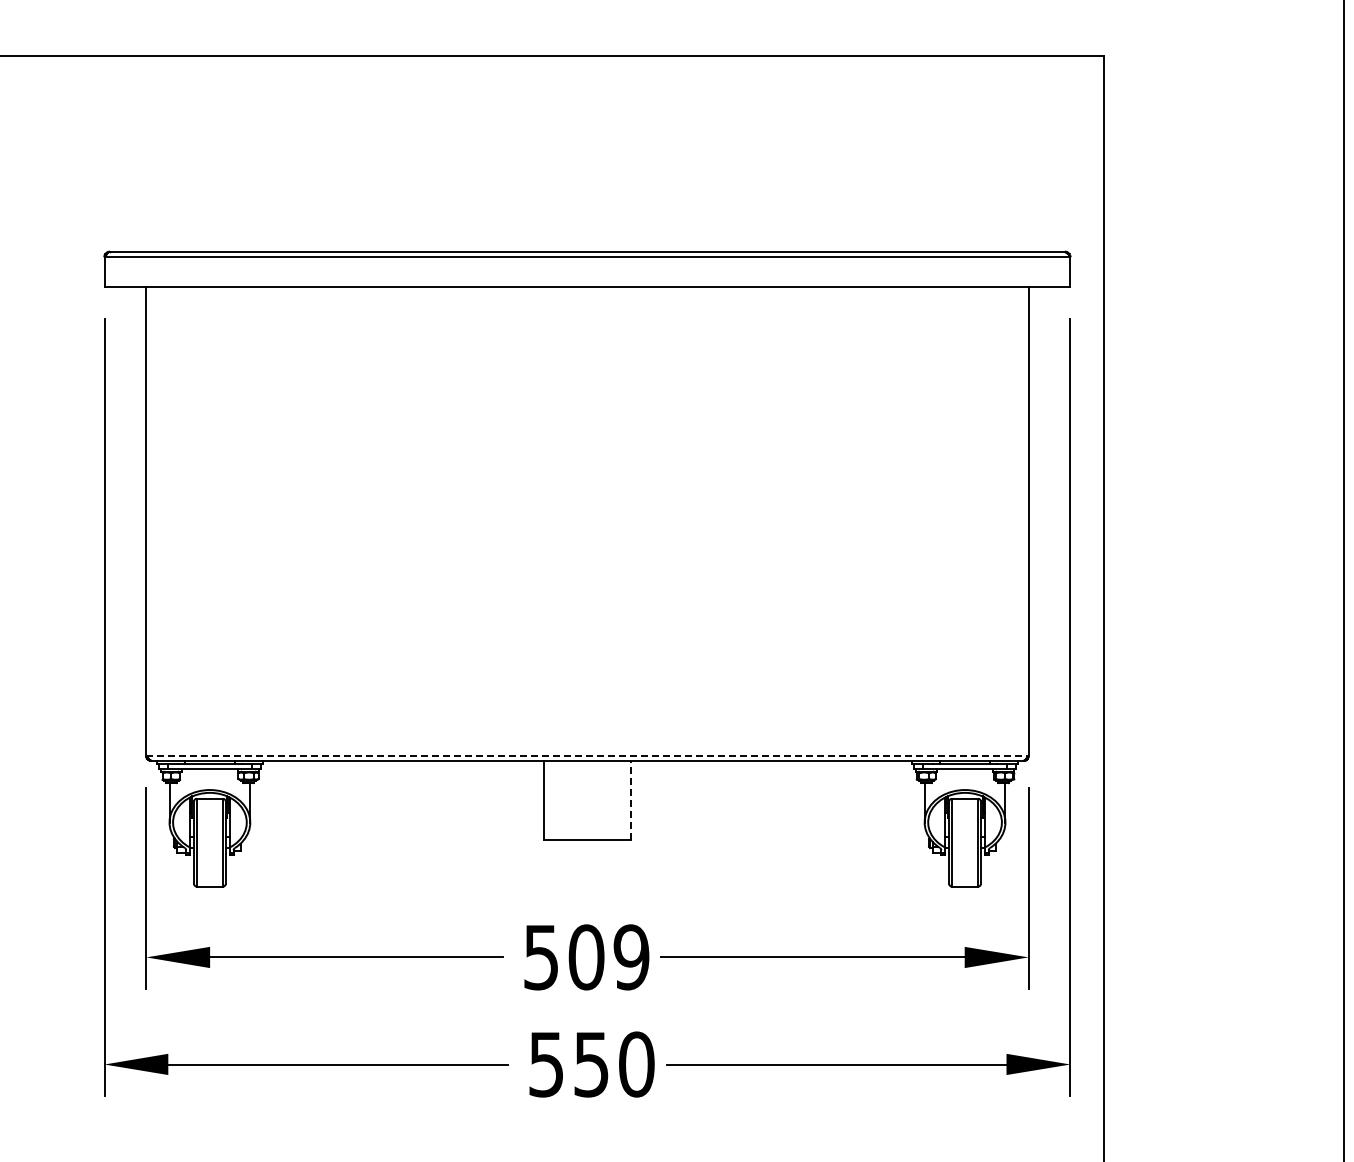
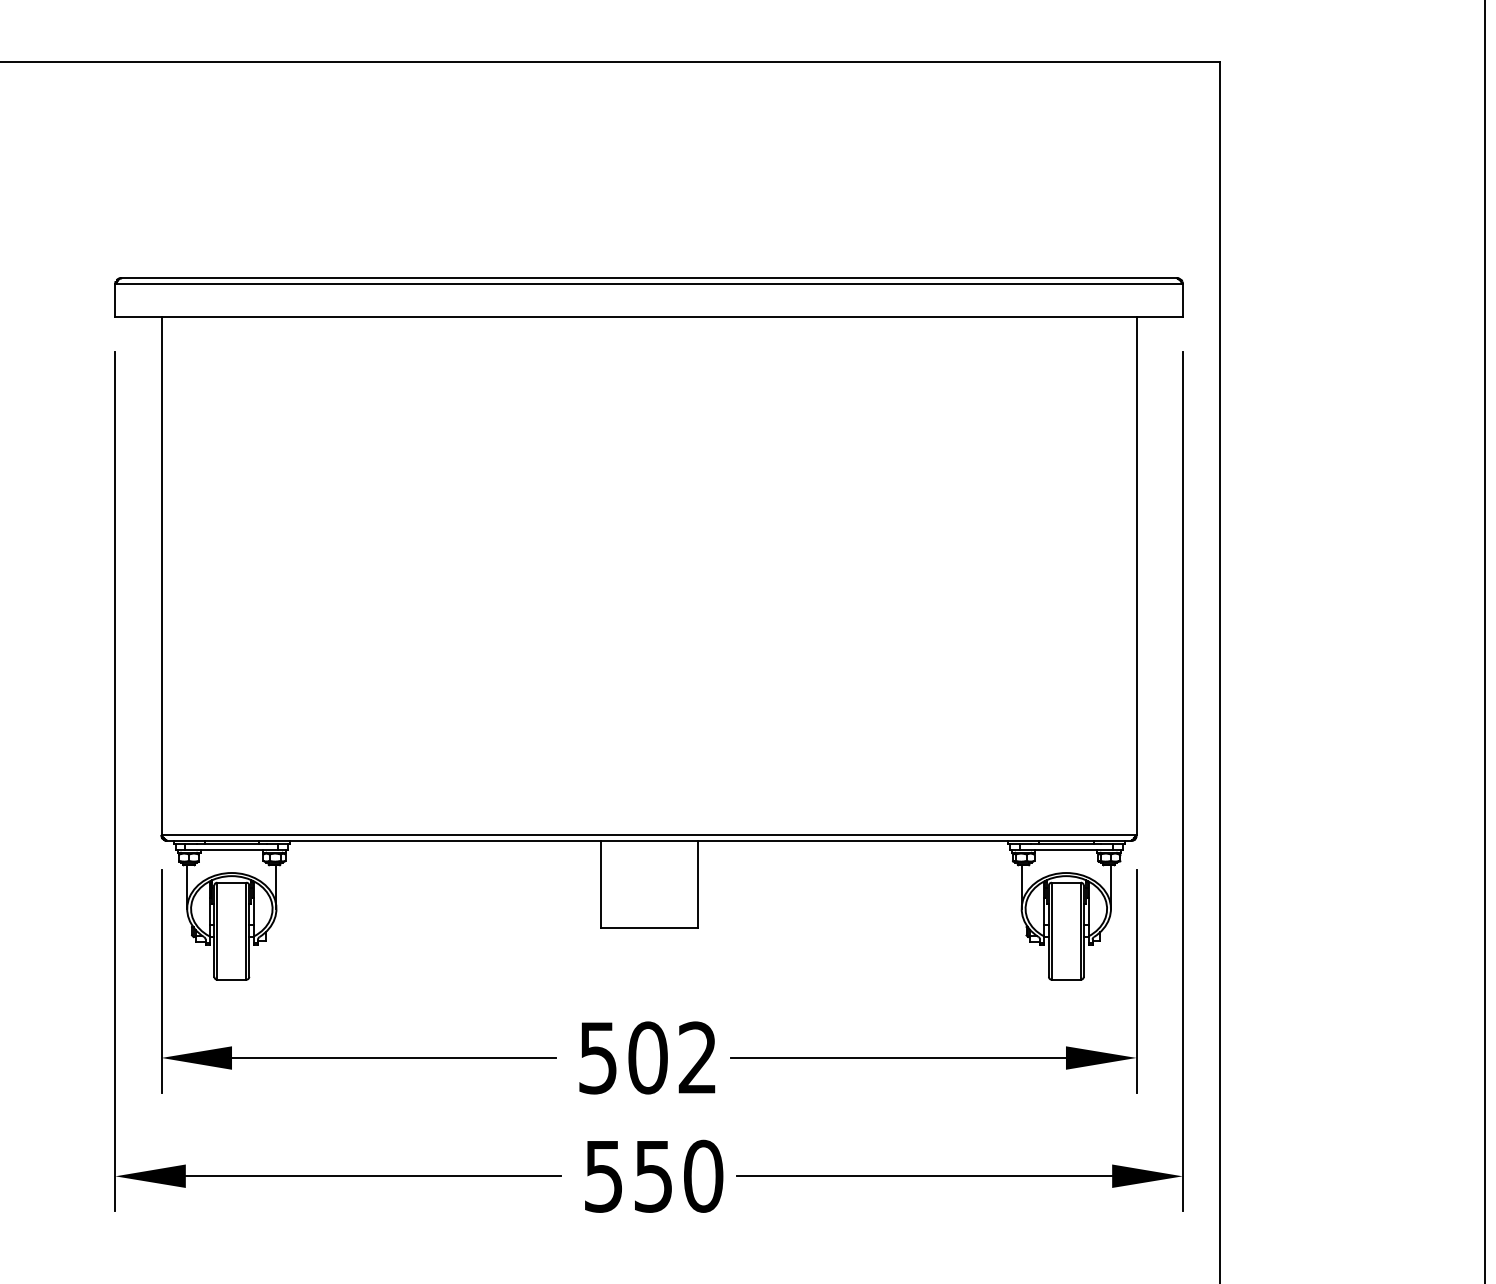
line: (588, 755) -> (650, 834), dashed -> solid
line: (631, 800) -> (697, 884), dashed -> solid
text: (631, 957) -> (697, 1058), 509 -> 502

